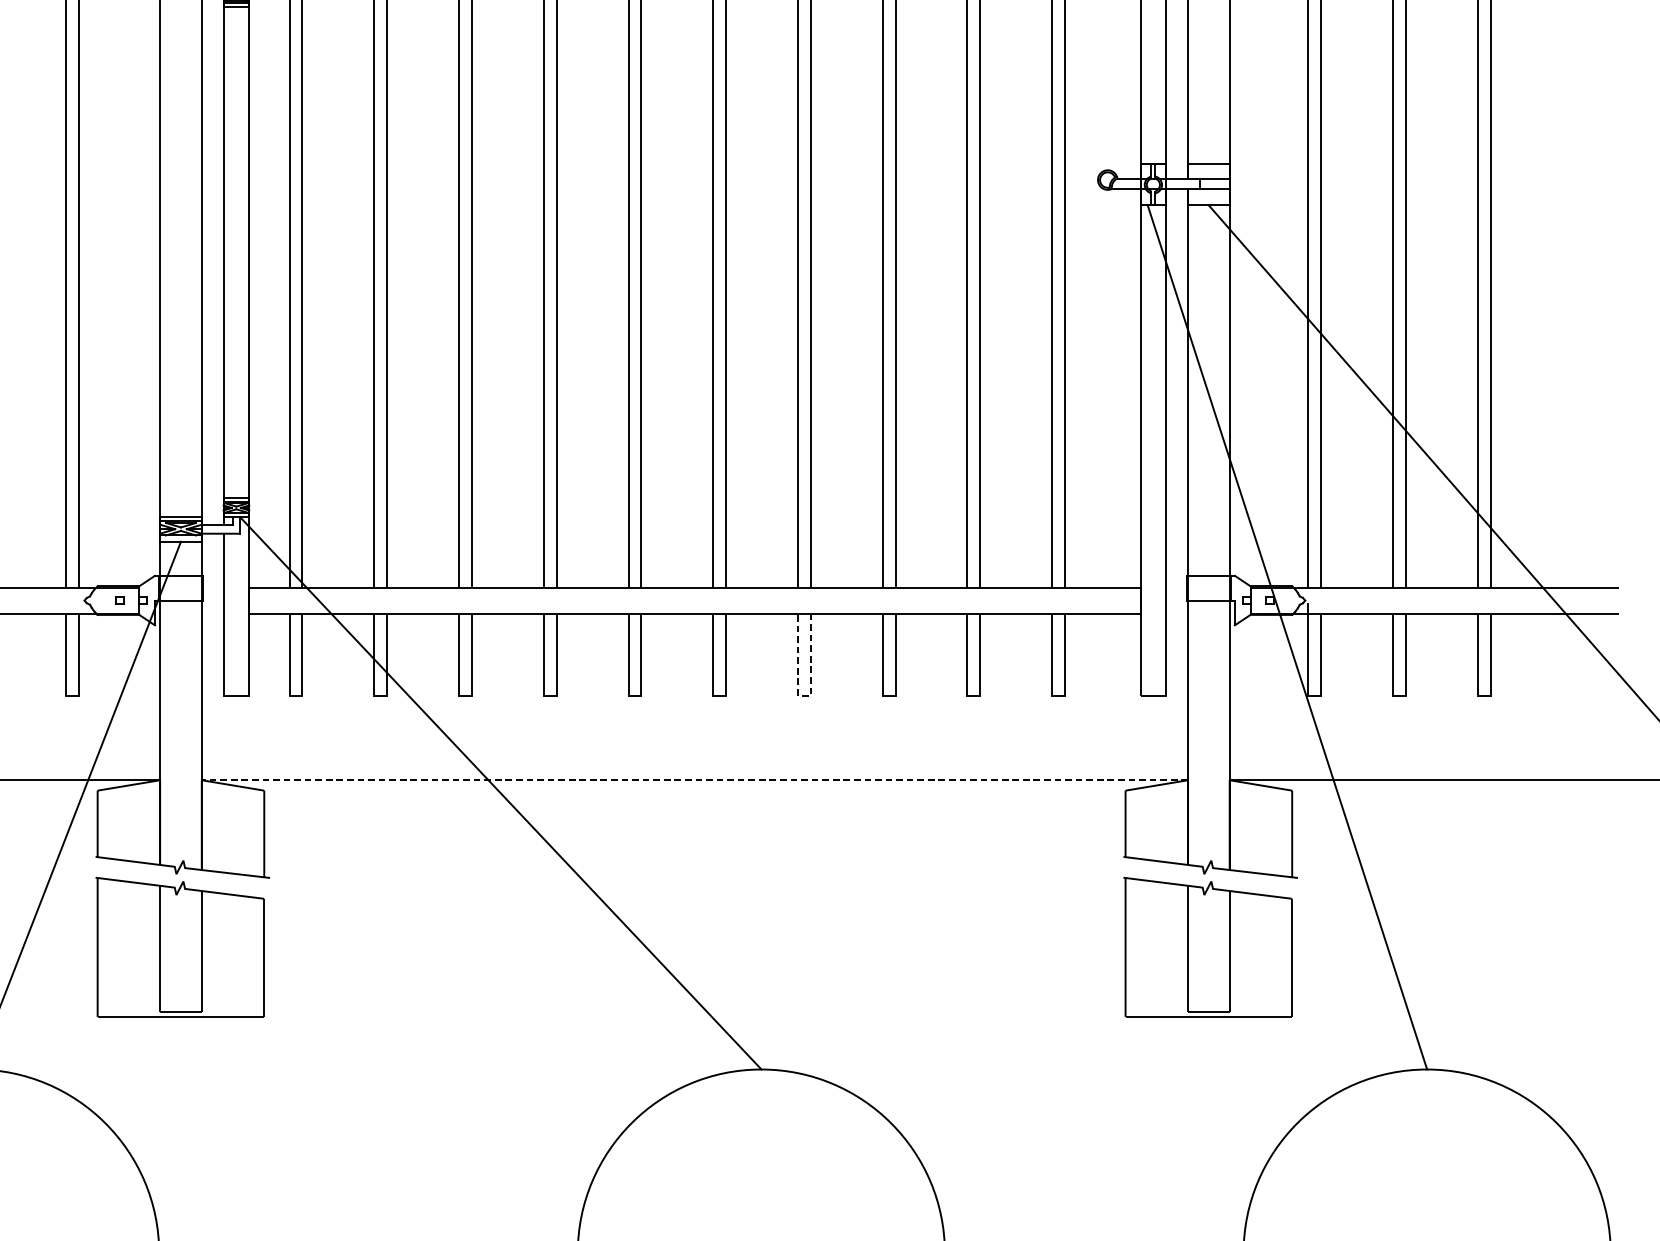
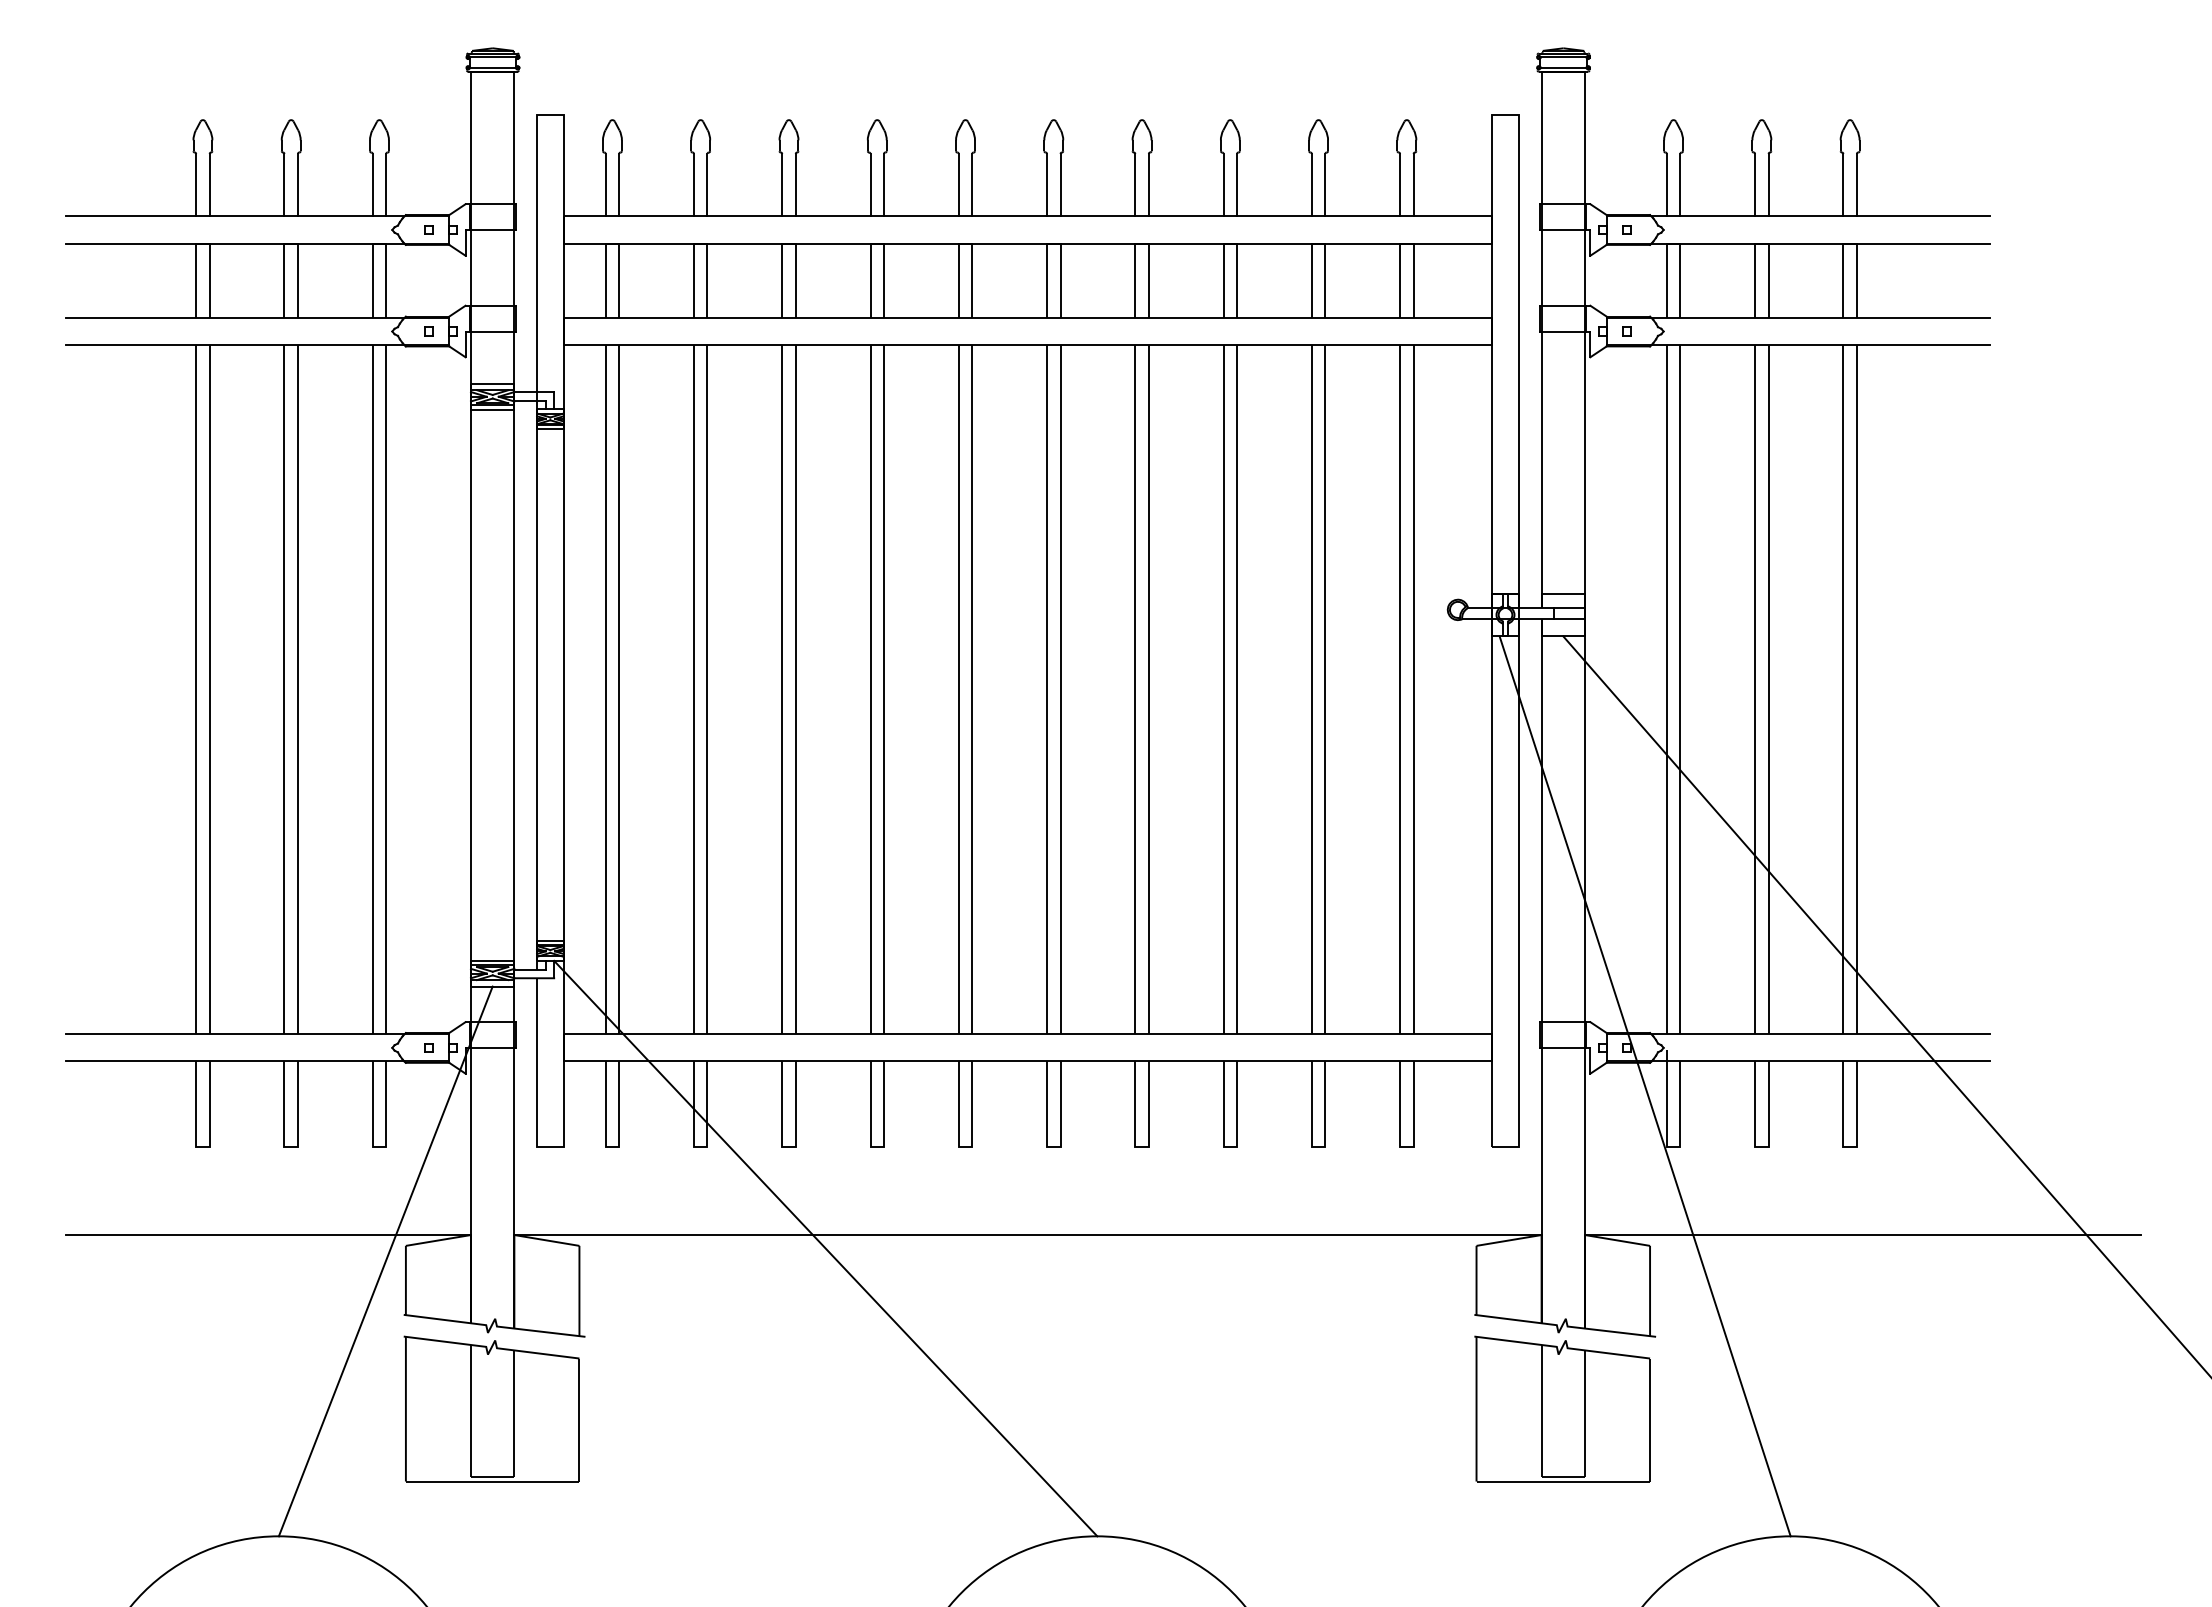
line: (804, 695) -> (1142, 1146), dashed -> solid
line: (694, 780) -> (1027, 1235), dashed -> solid

